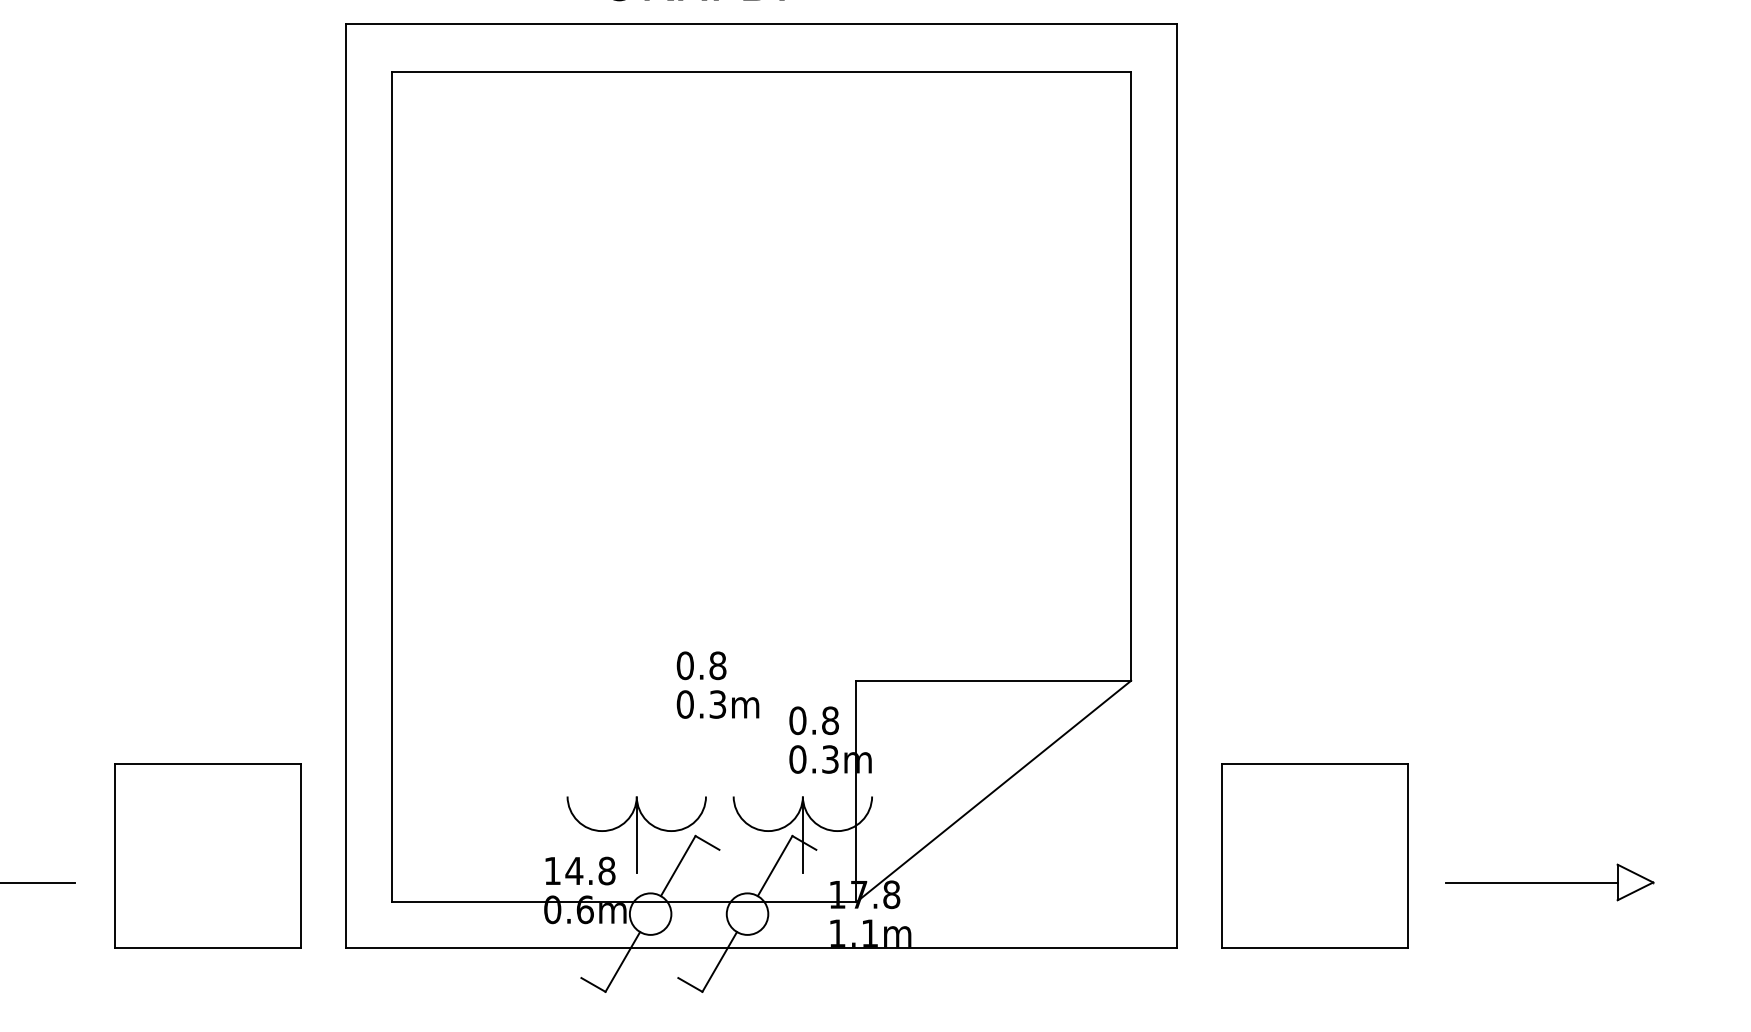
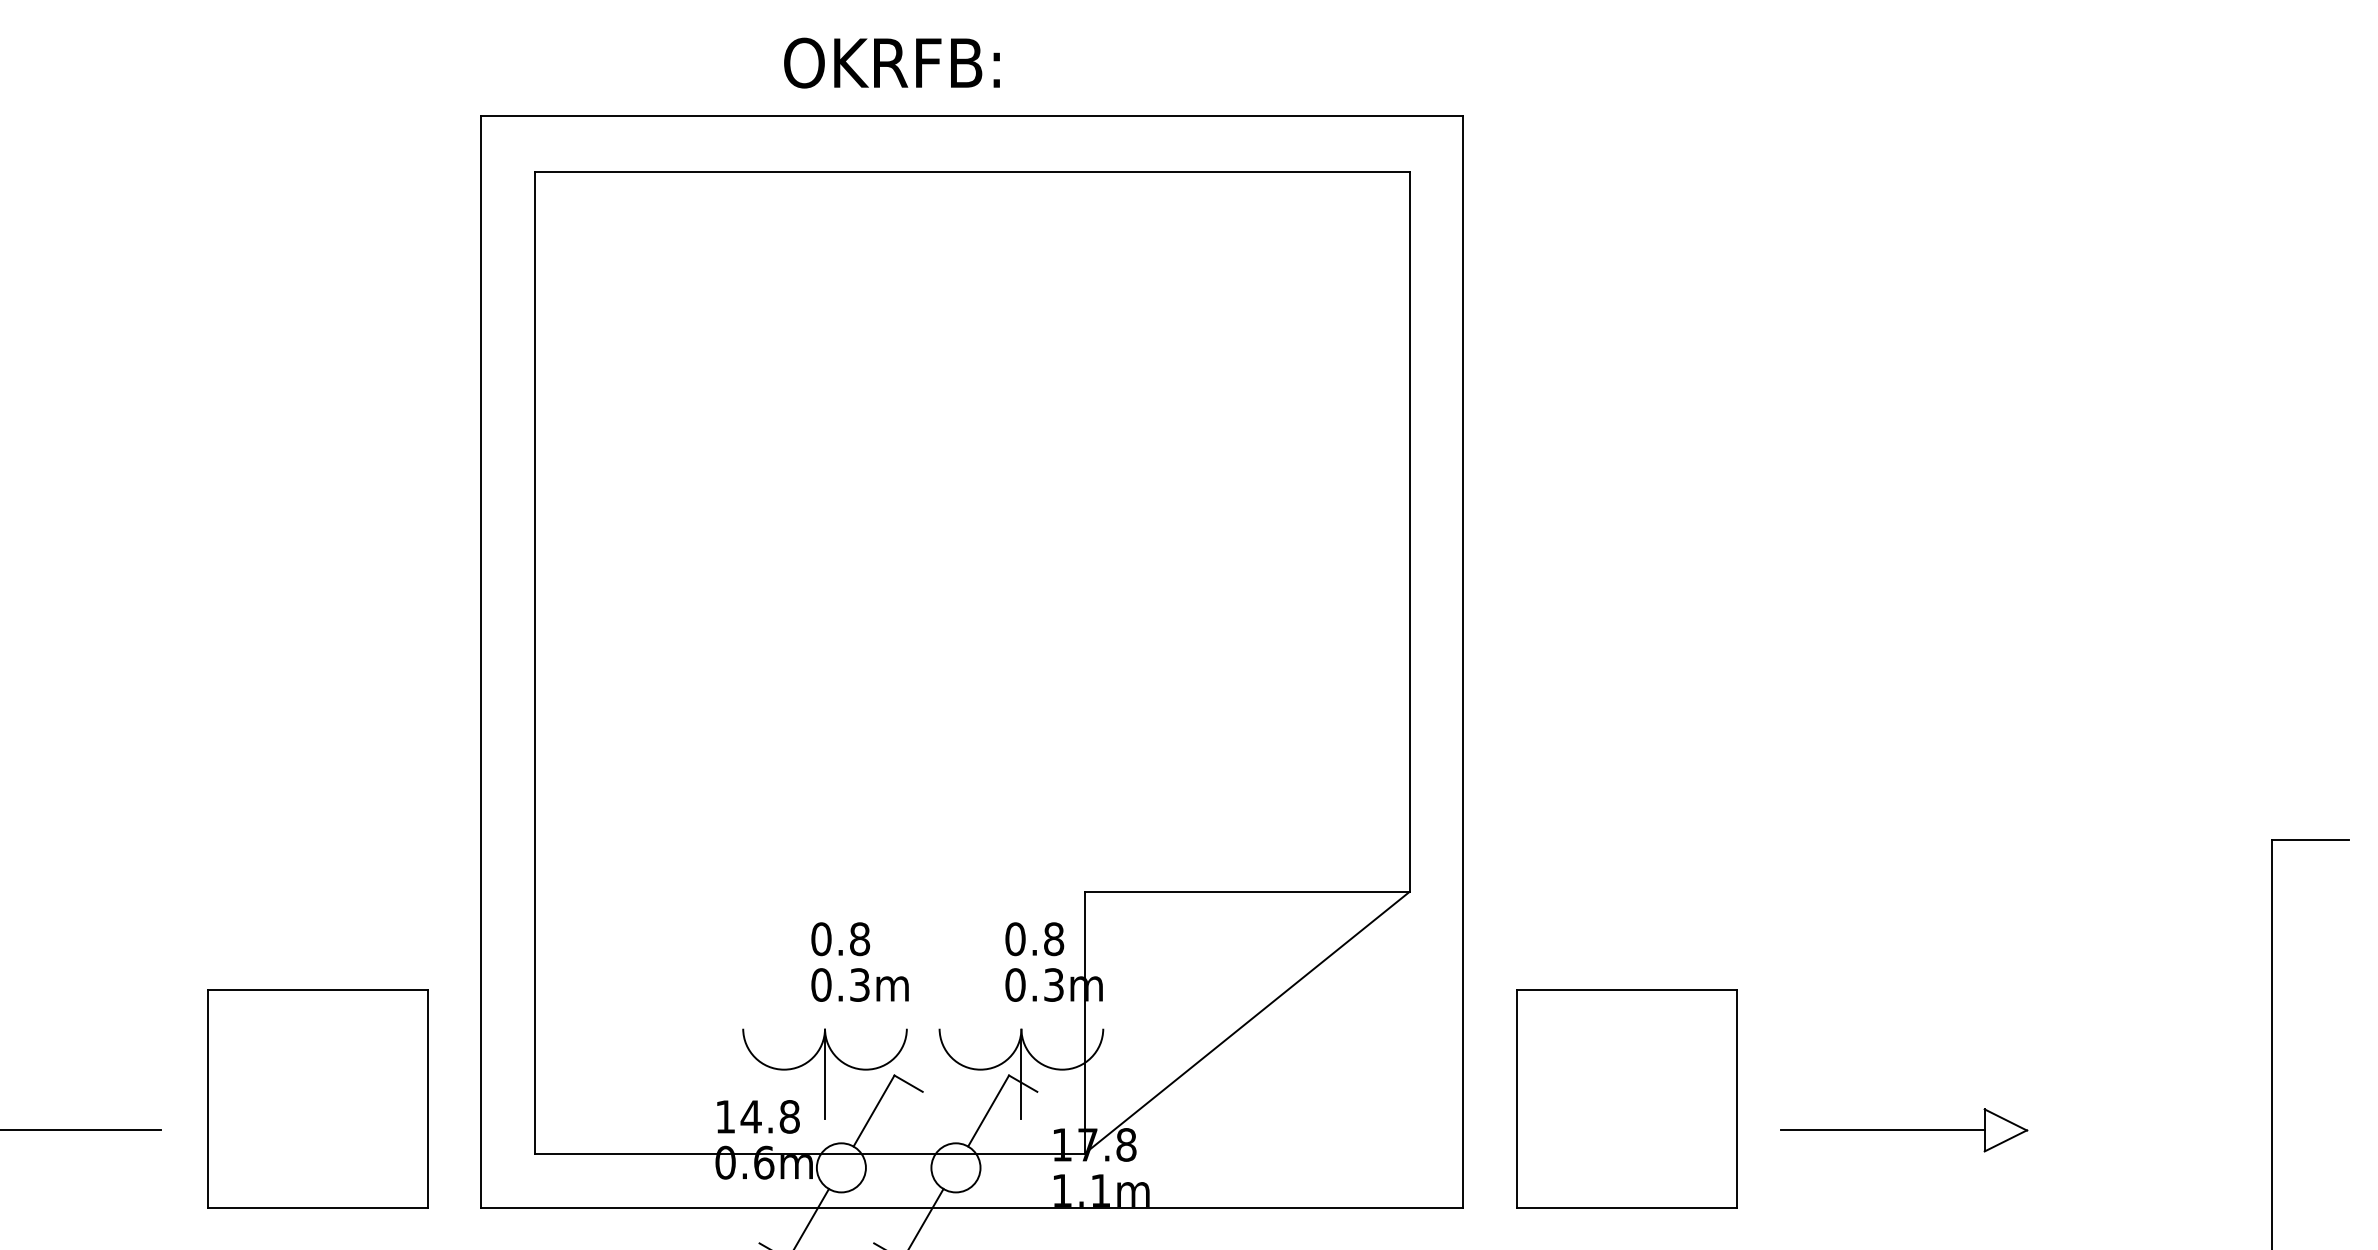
text: (717, 684) -> (859, 961), moved

